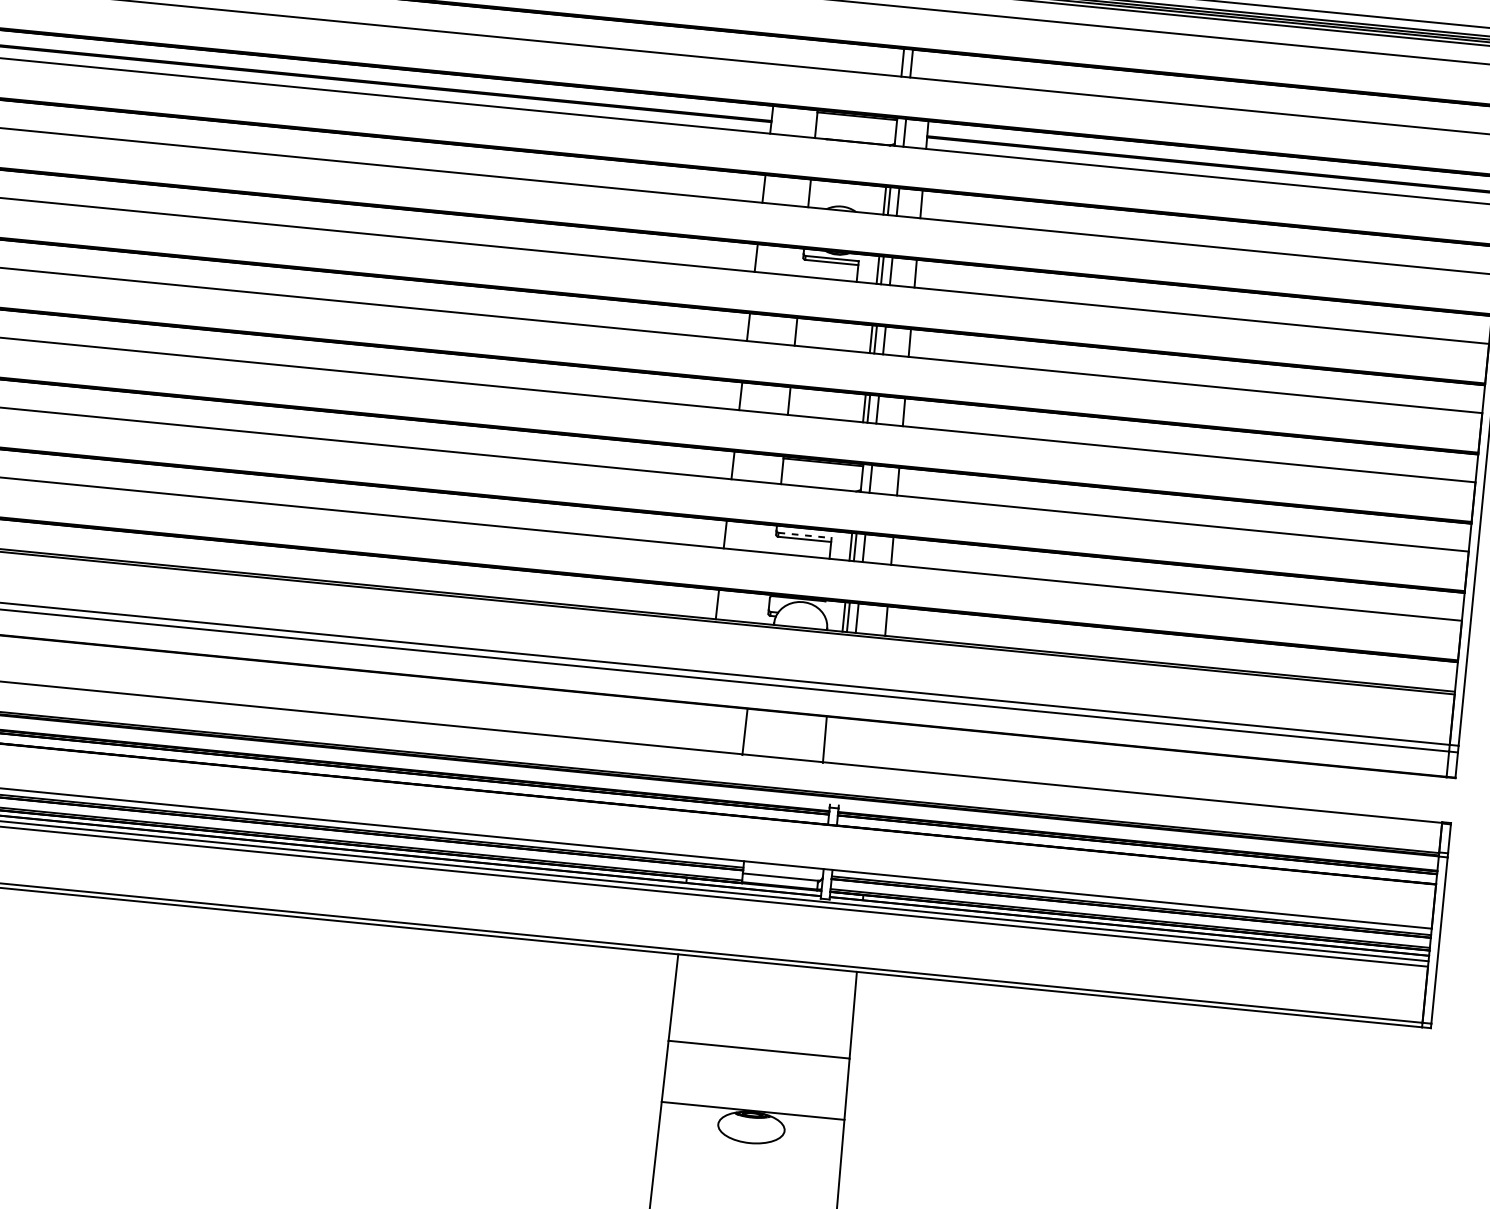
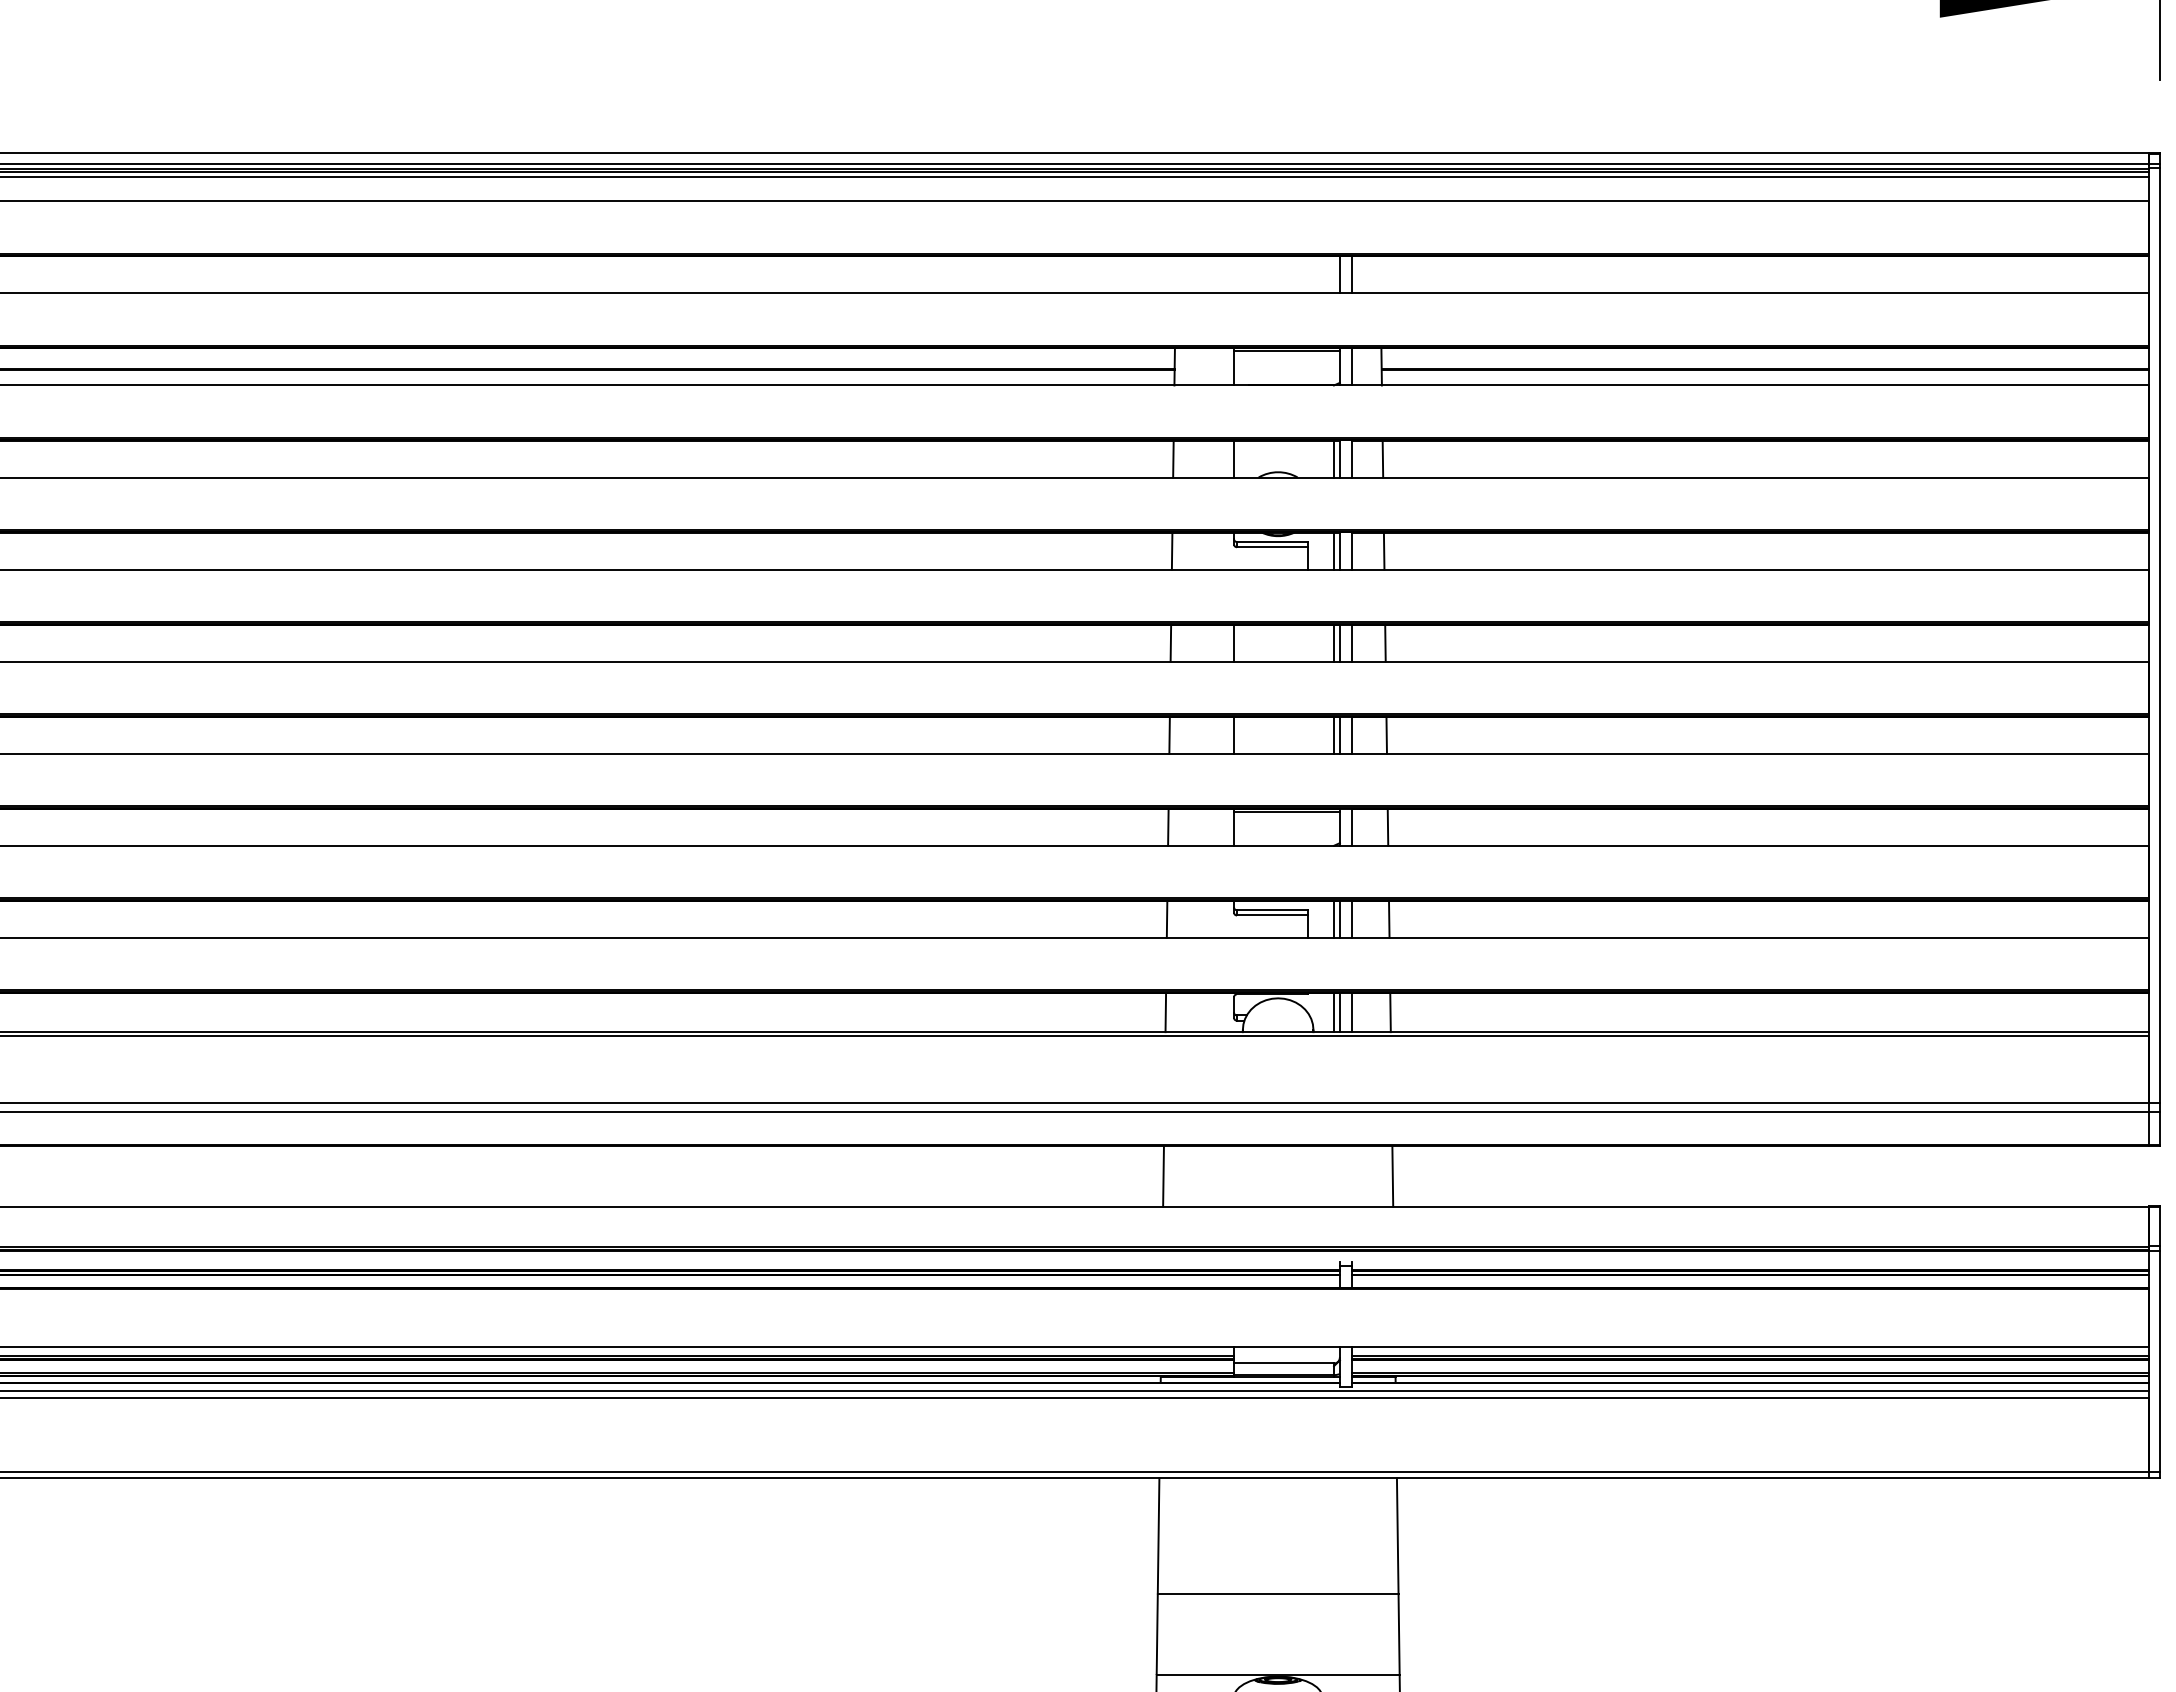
line: (805, 535) -> (1272, 910), dashed -> solid
line: (744, 731) -> (1163, 1175), moved
line: (824, 739) -> (1392, 1175), moved

